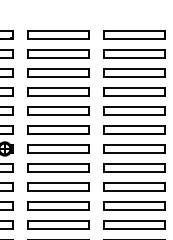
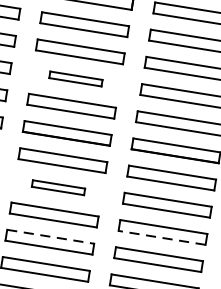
part: (58, 91) -> (75, 78), size x0.6
part: (58, 167) -> (58, 186), size x0.6
line: (134, 190) -> (161, 237), solid -> dashed
line: (59, 202) -> (51, 237), solid -> dashed

